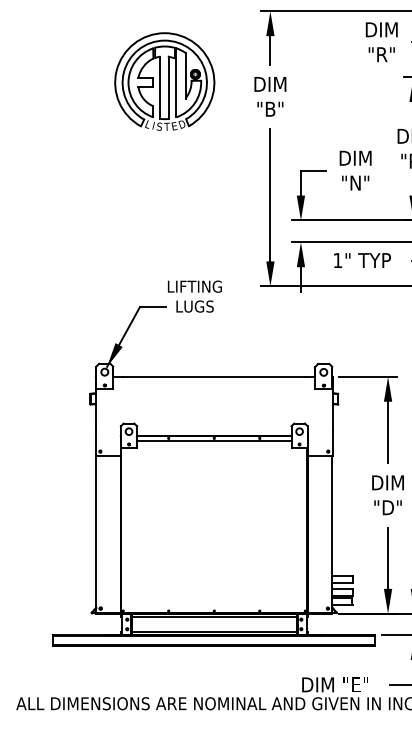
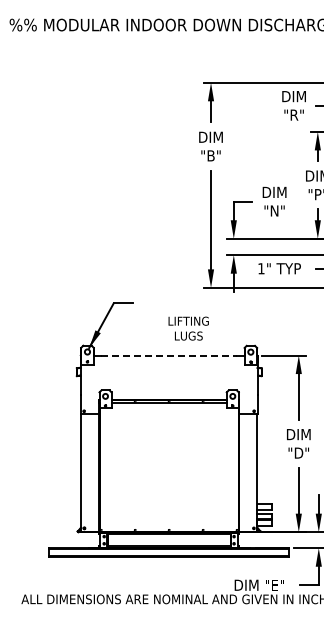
part: (165, 80) -> (132, 134), removed
text: (194, 296) -> (188, 328), moved
line: (214, 376) -> (169, 355), solid -> dashed

